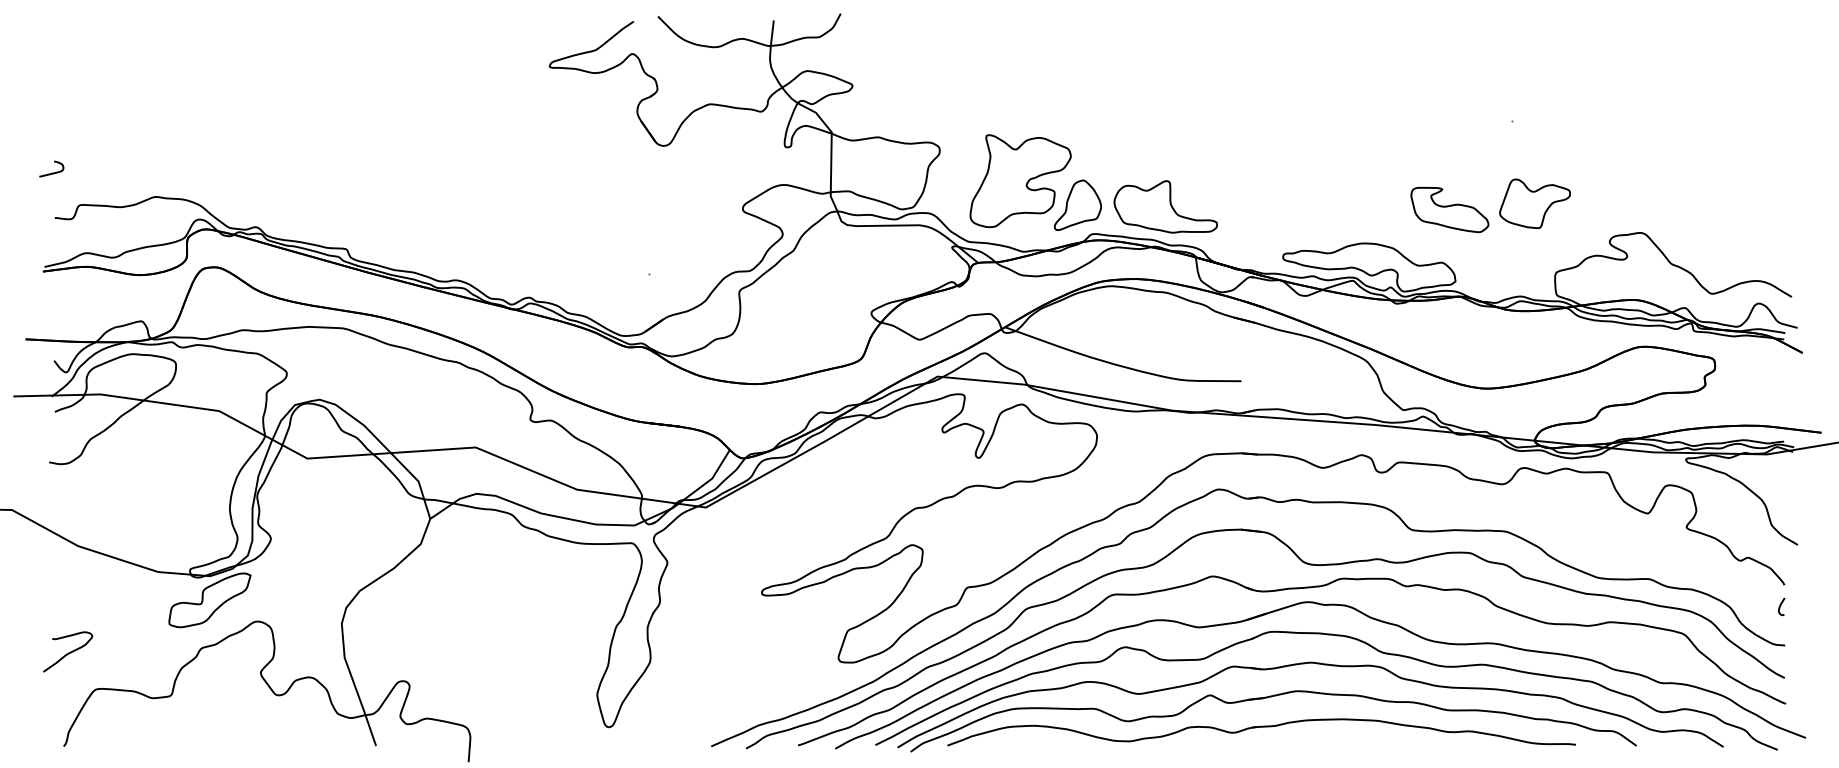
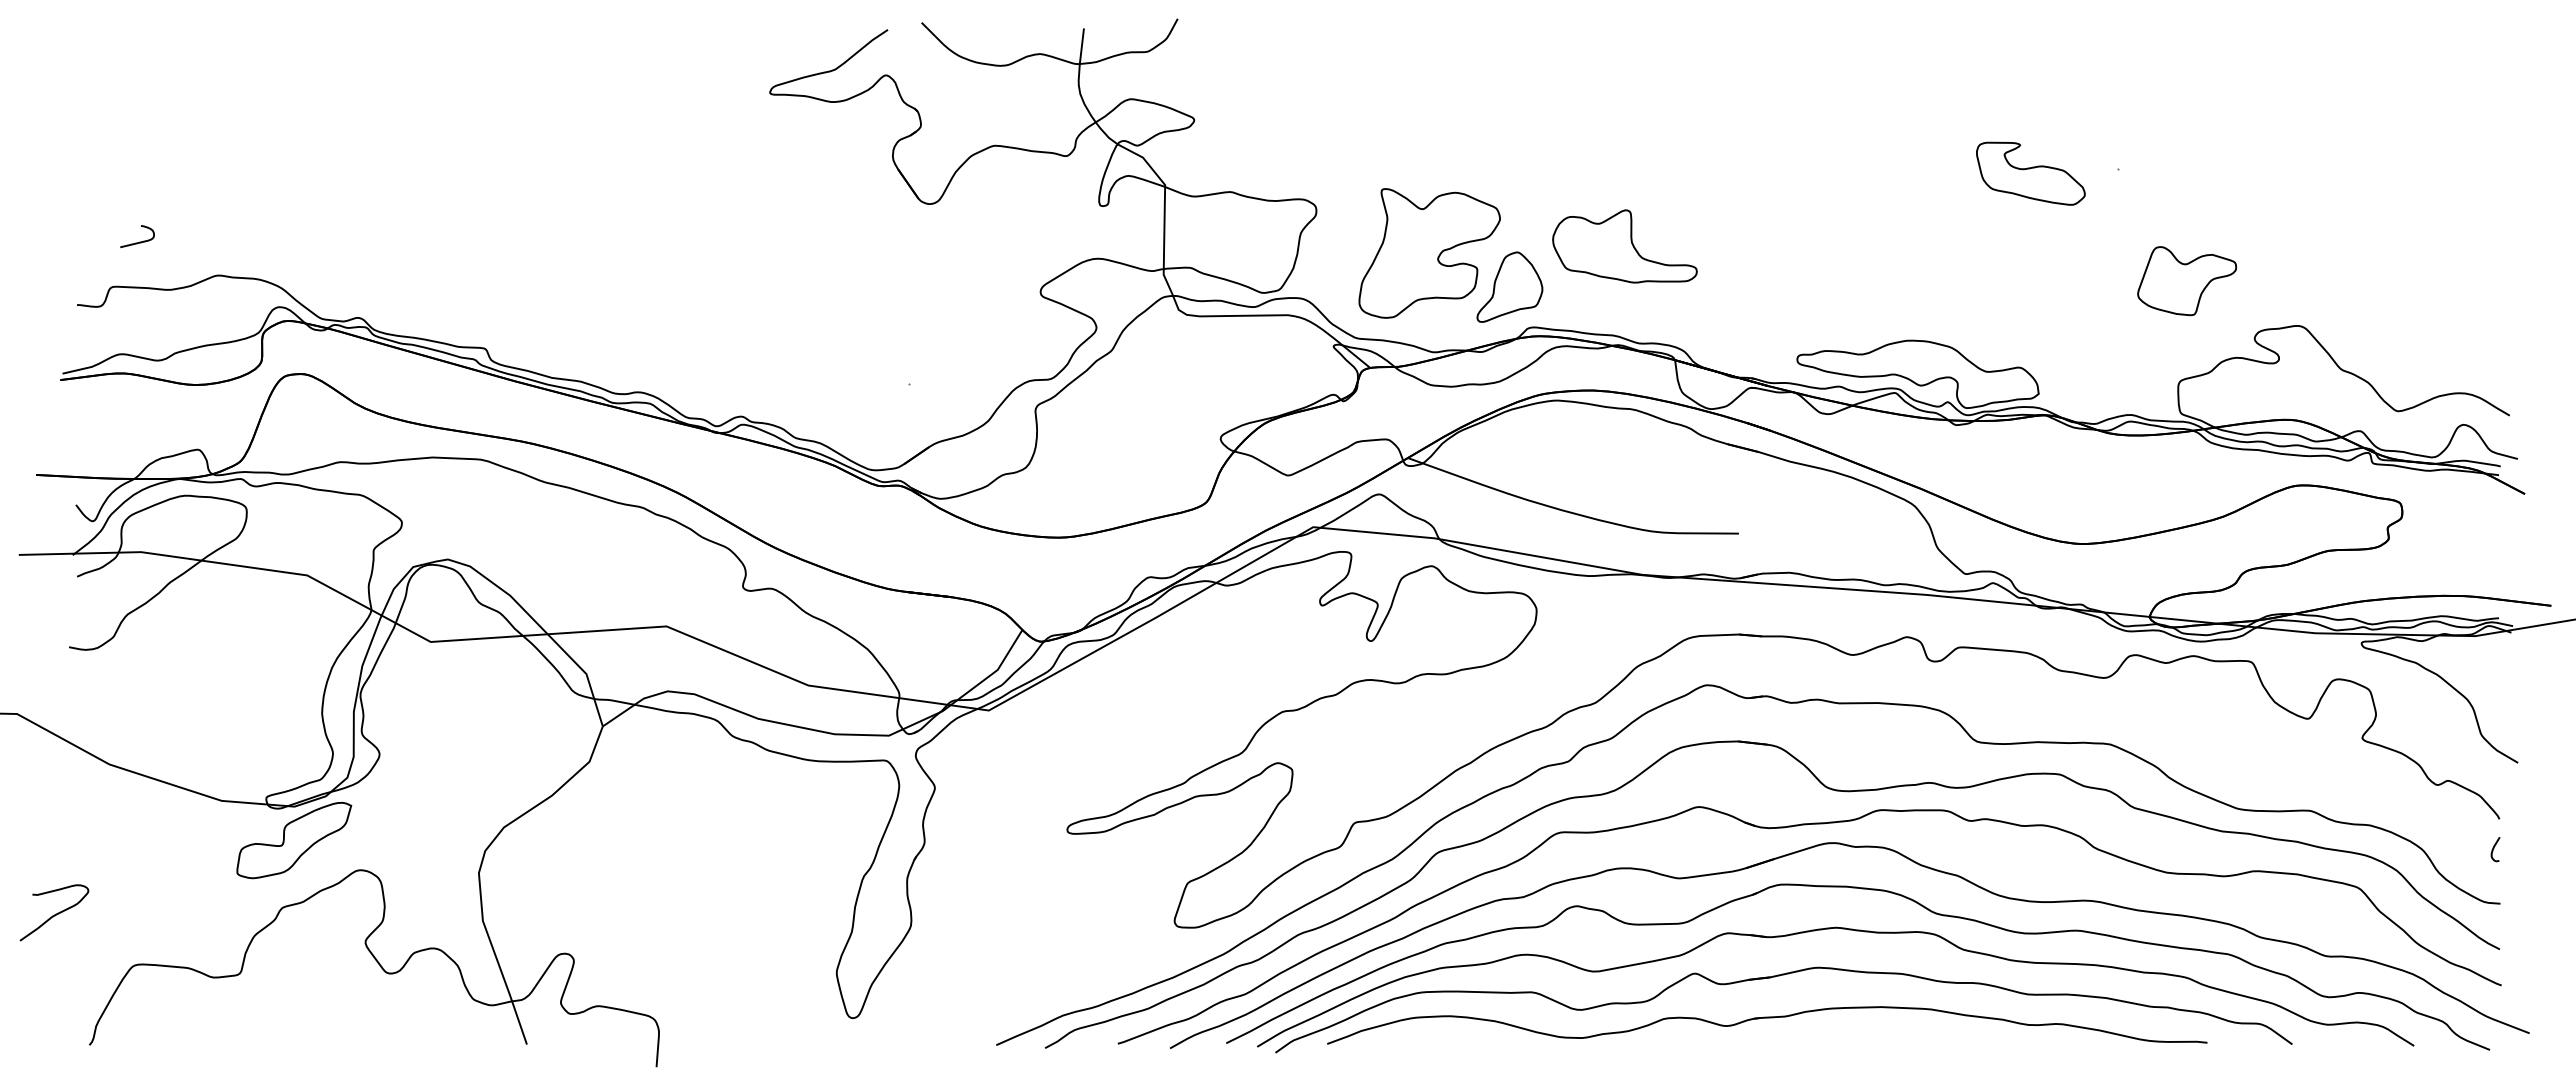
curve: (53, 172) -> (139, 241), moved
part: (1535, 204) -> (2187, 281), moved
part: (1165, 206) -> (1624, 246), moved
part: (1449, 209) -> (2030, 173), moved
curve: (68, 653) -> (54, 914), moved

